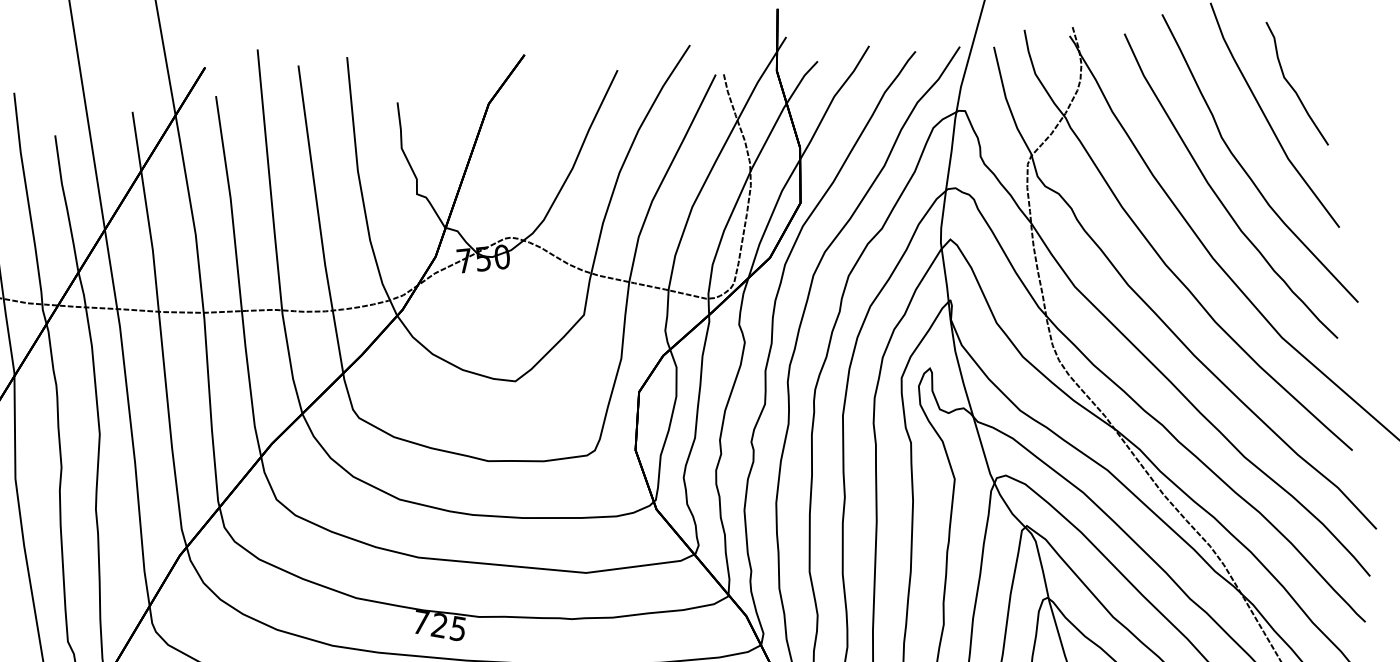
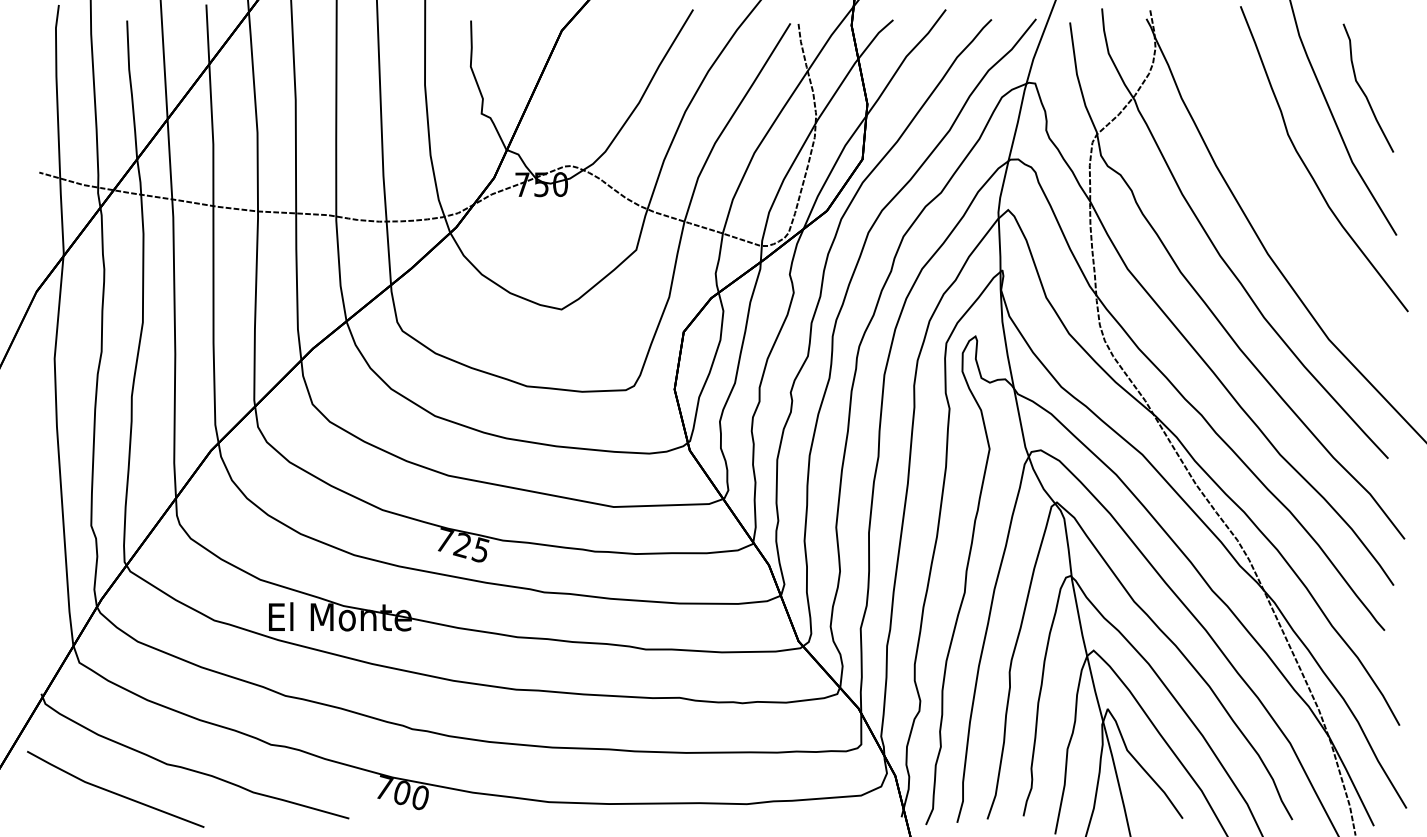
curve: (1217, 195) -> (1278, 191), removed

